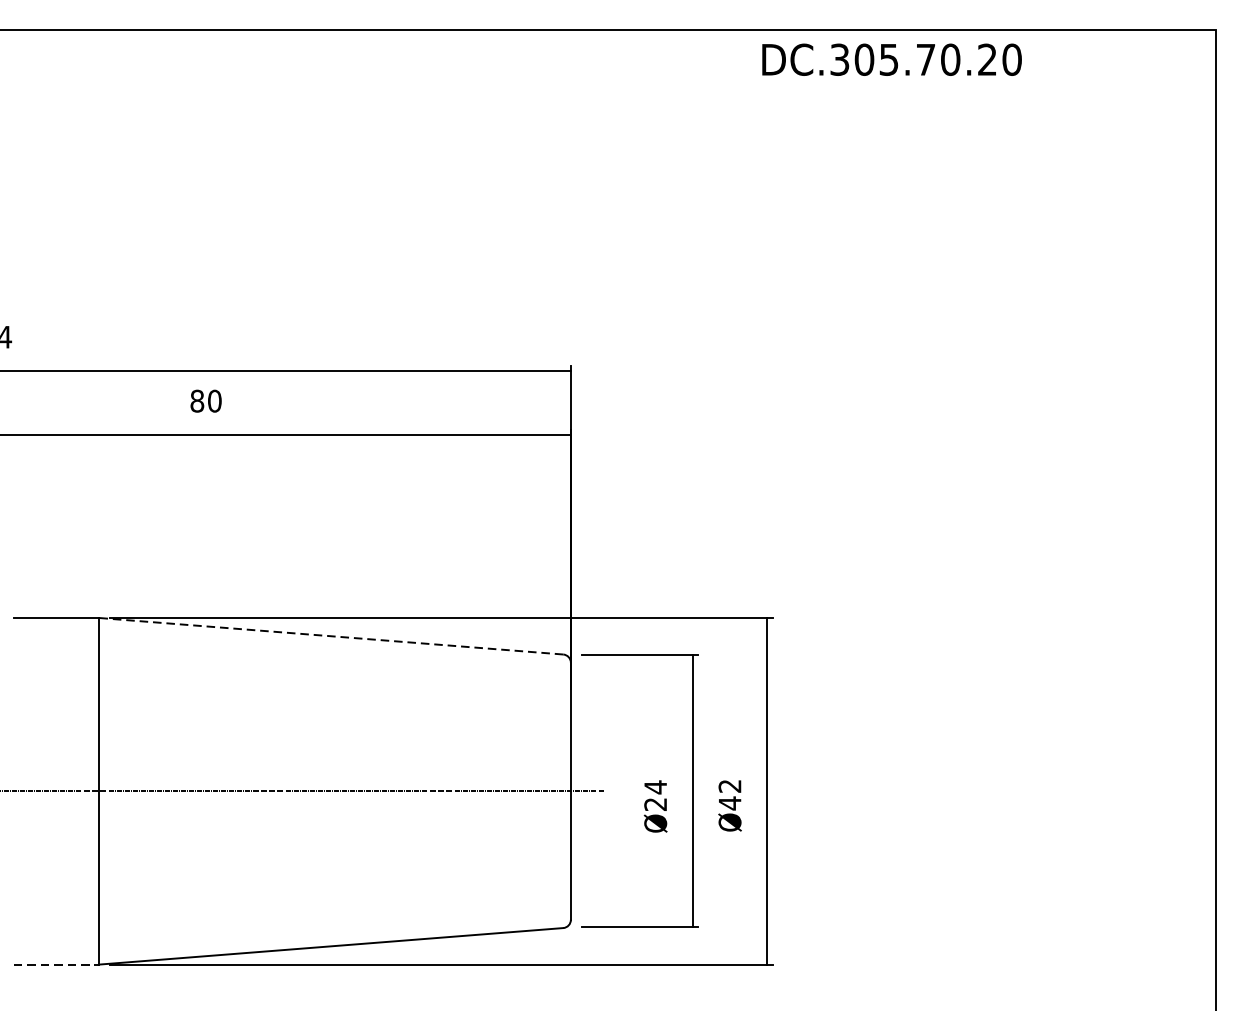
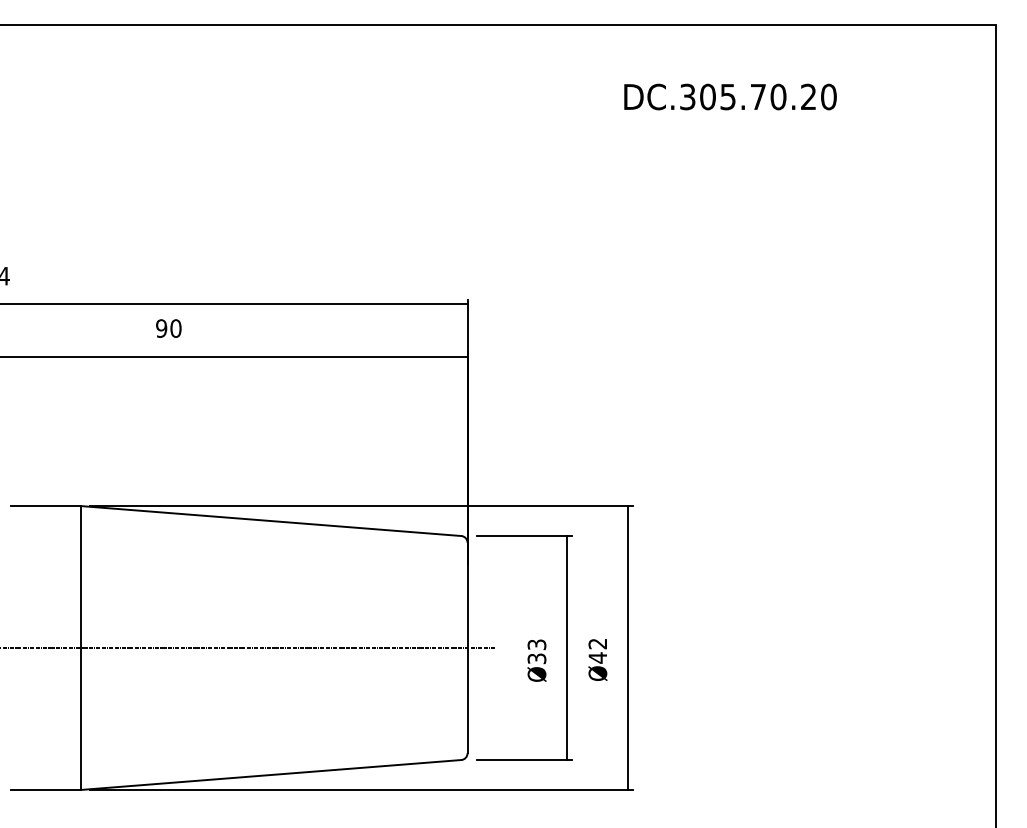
text: (892, 59) -> (730, 96), moved
text: (197, 401) -> (161, 328), 80 -> 90
line: (331, 636) -> (271, 521), dashed -> solid
text: (655, 795) -> (536, 651), Ø24 -> Ø33
line: (56, 964) -> (46, 789), dashed -> solid

